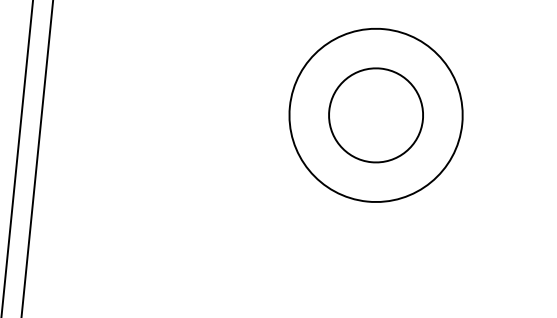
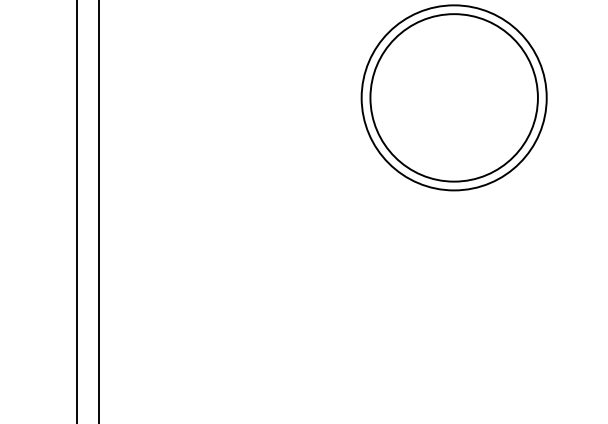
circle: (375, 114) -> (453, 97), size x1.67

